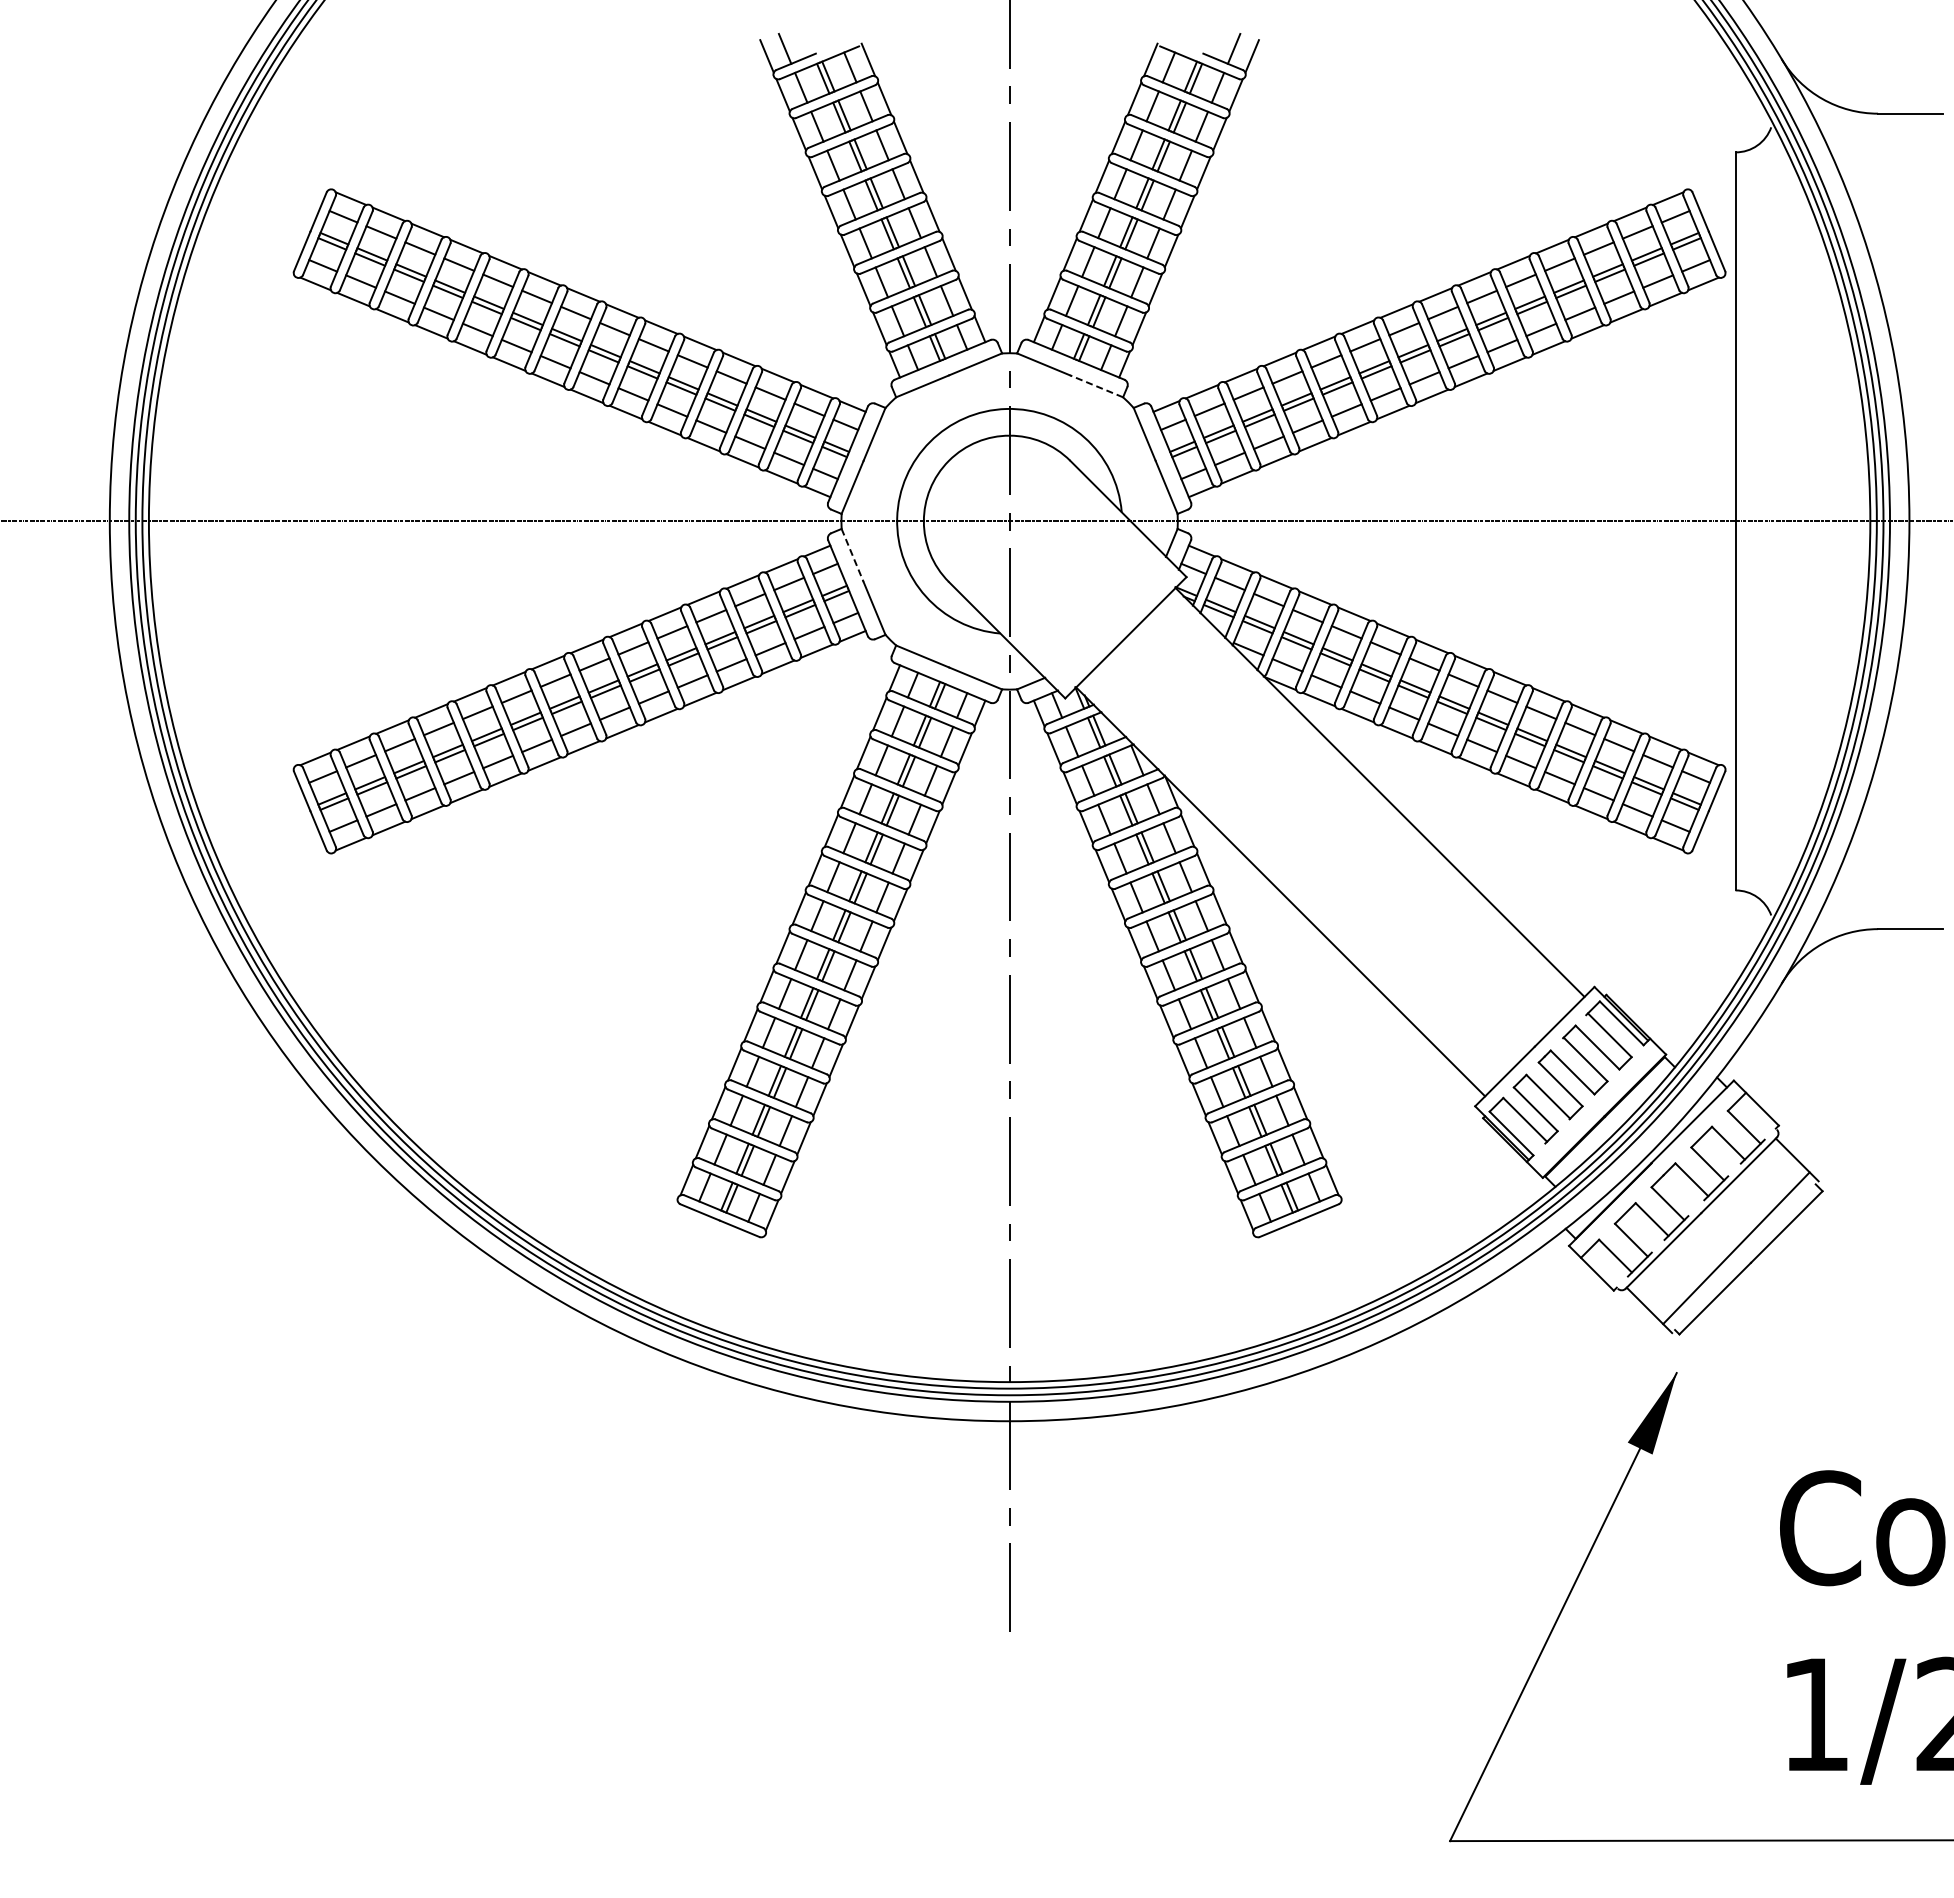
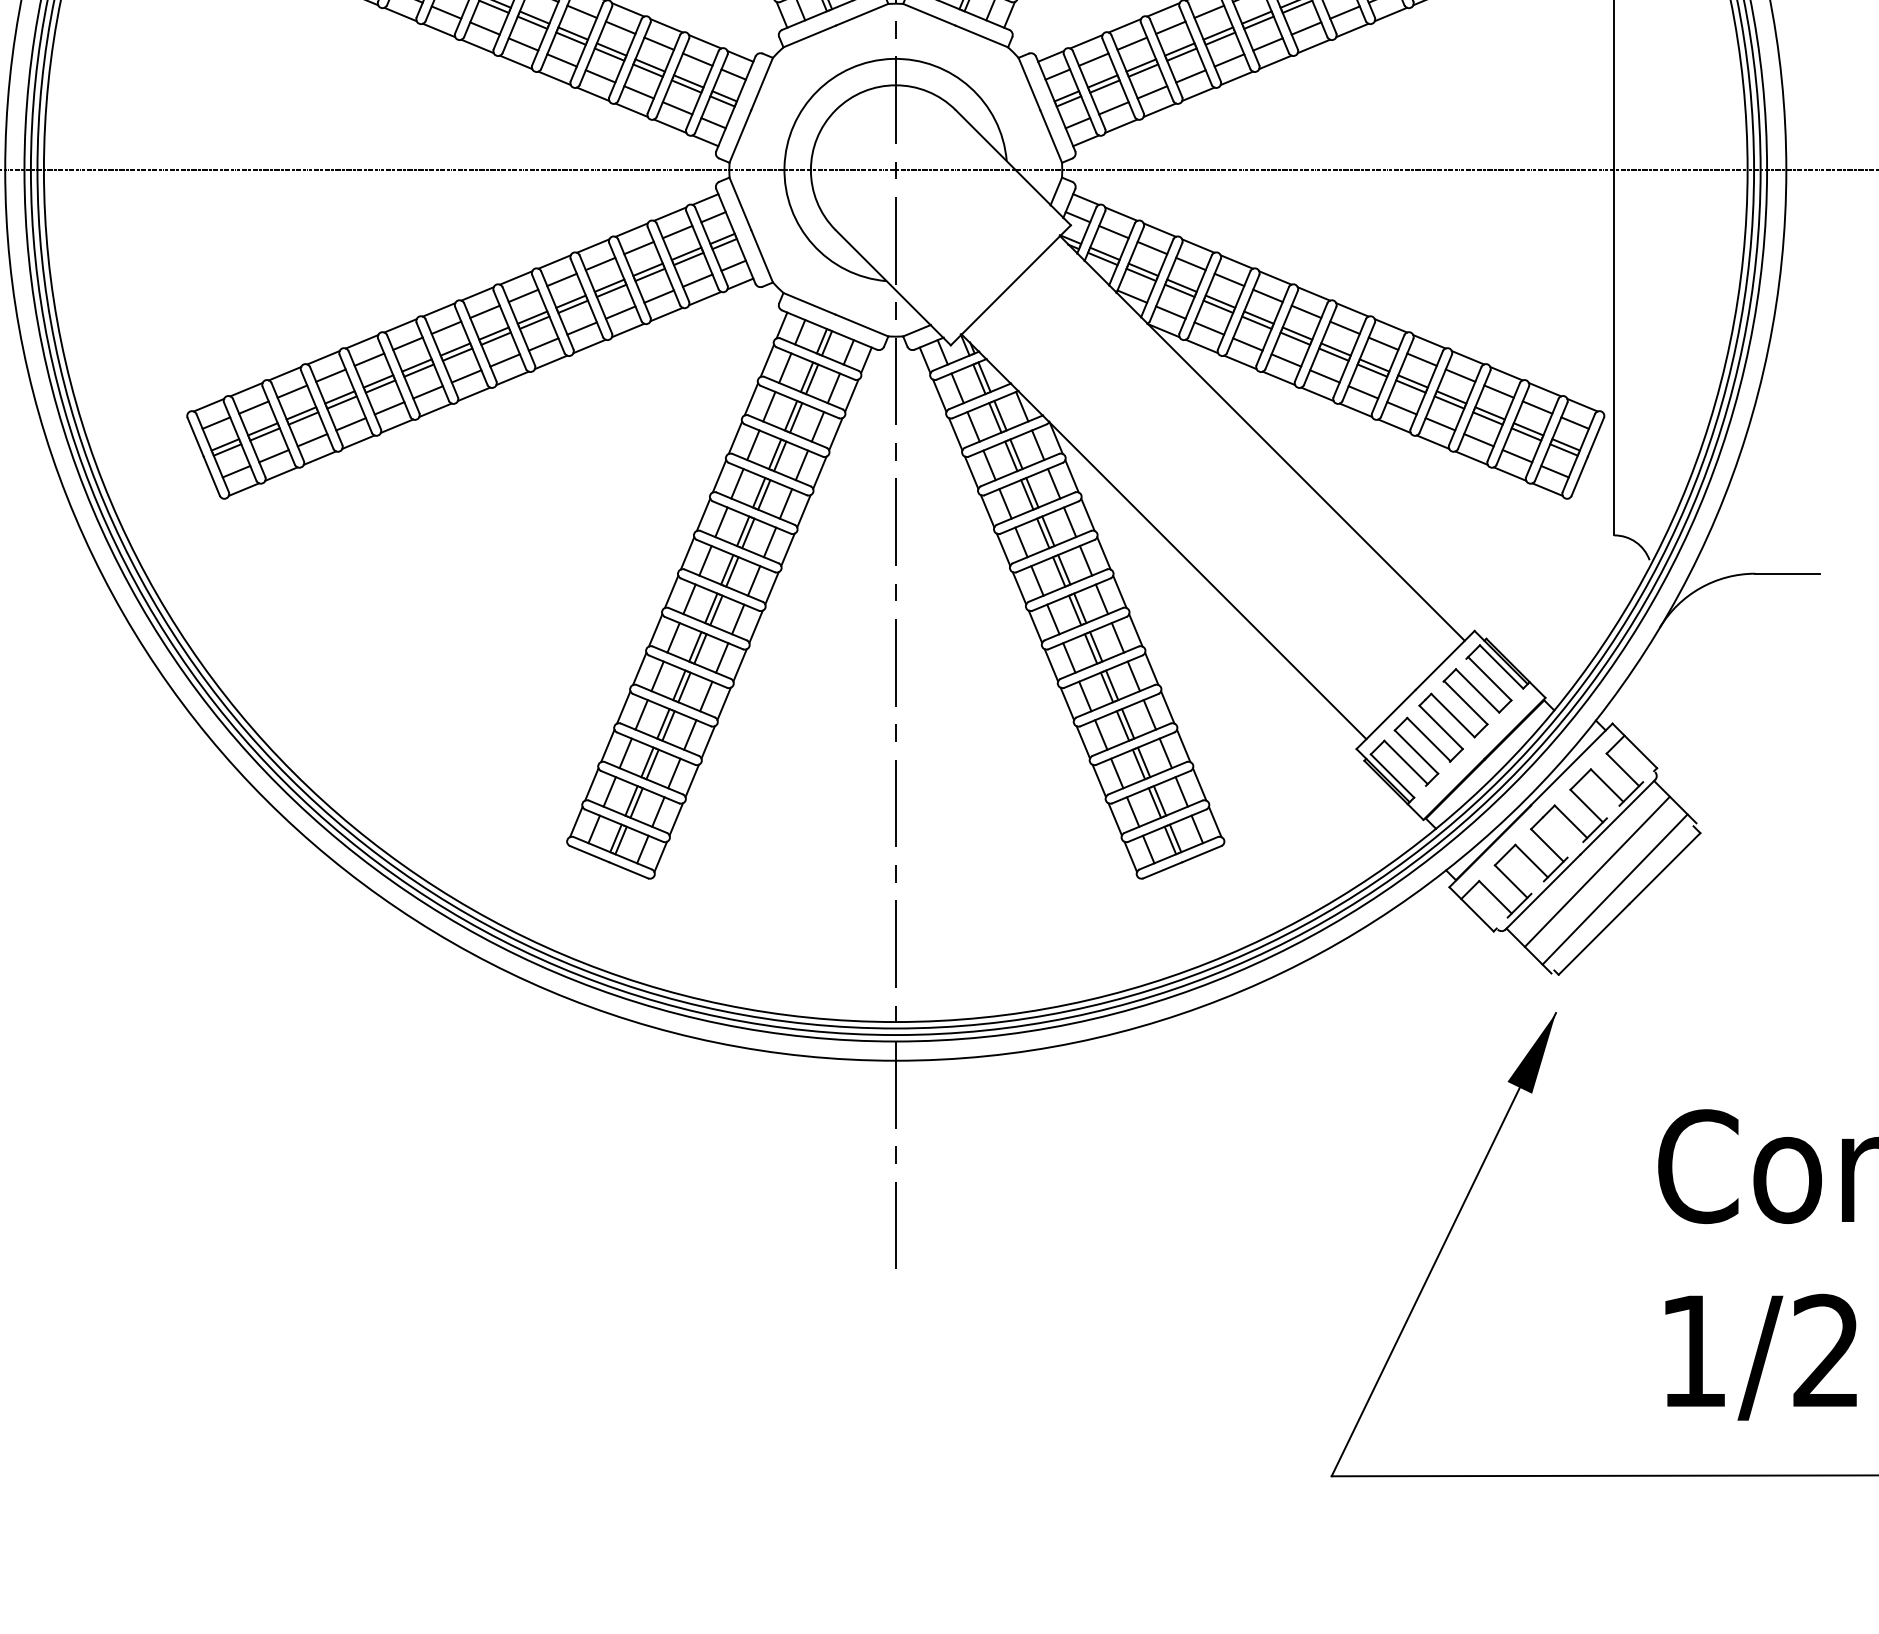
line: (1096, 386) -> (981, 36), dashed -> solid
line: (852, 555) -> (740, 203), dashed -> solid
line: (1718, 1230) -> (1597, 871), added

